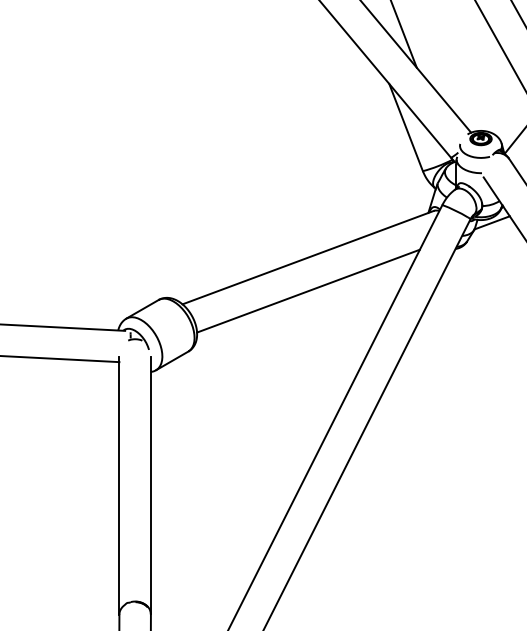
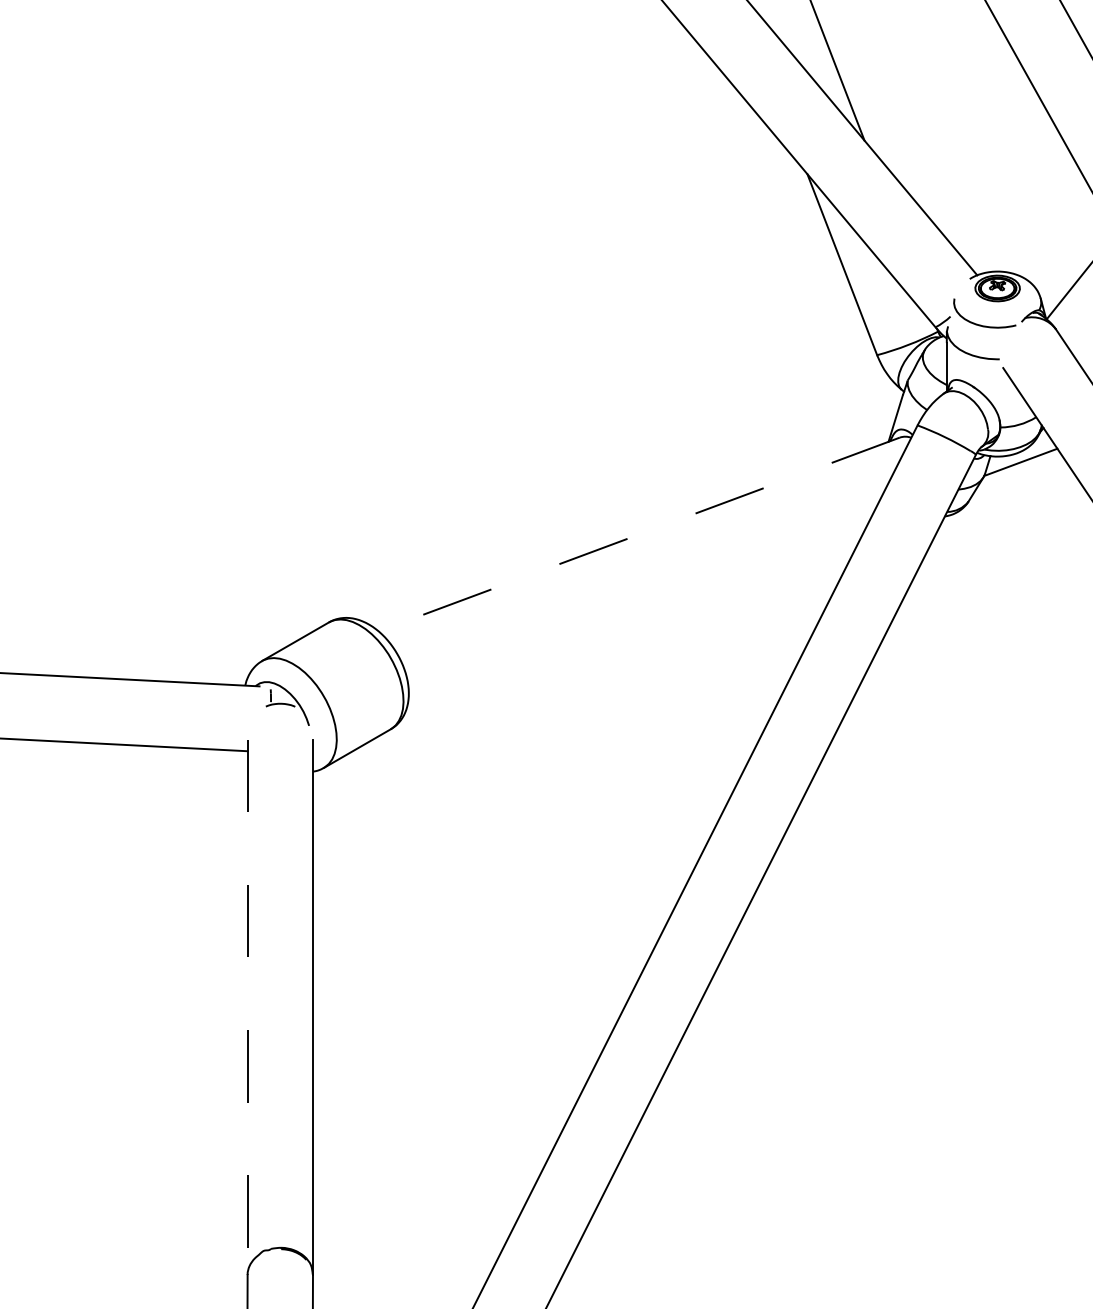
line: (307, 257) -> (637, 534), solid -> dashed
line: (308, 290) -> (639, 602), removed
line: (119, 486) -> (247, 1009), solid -> dashed

